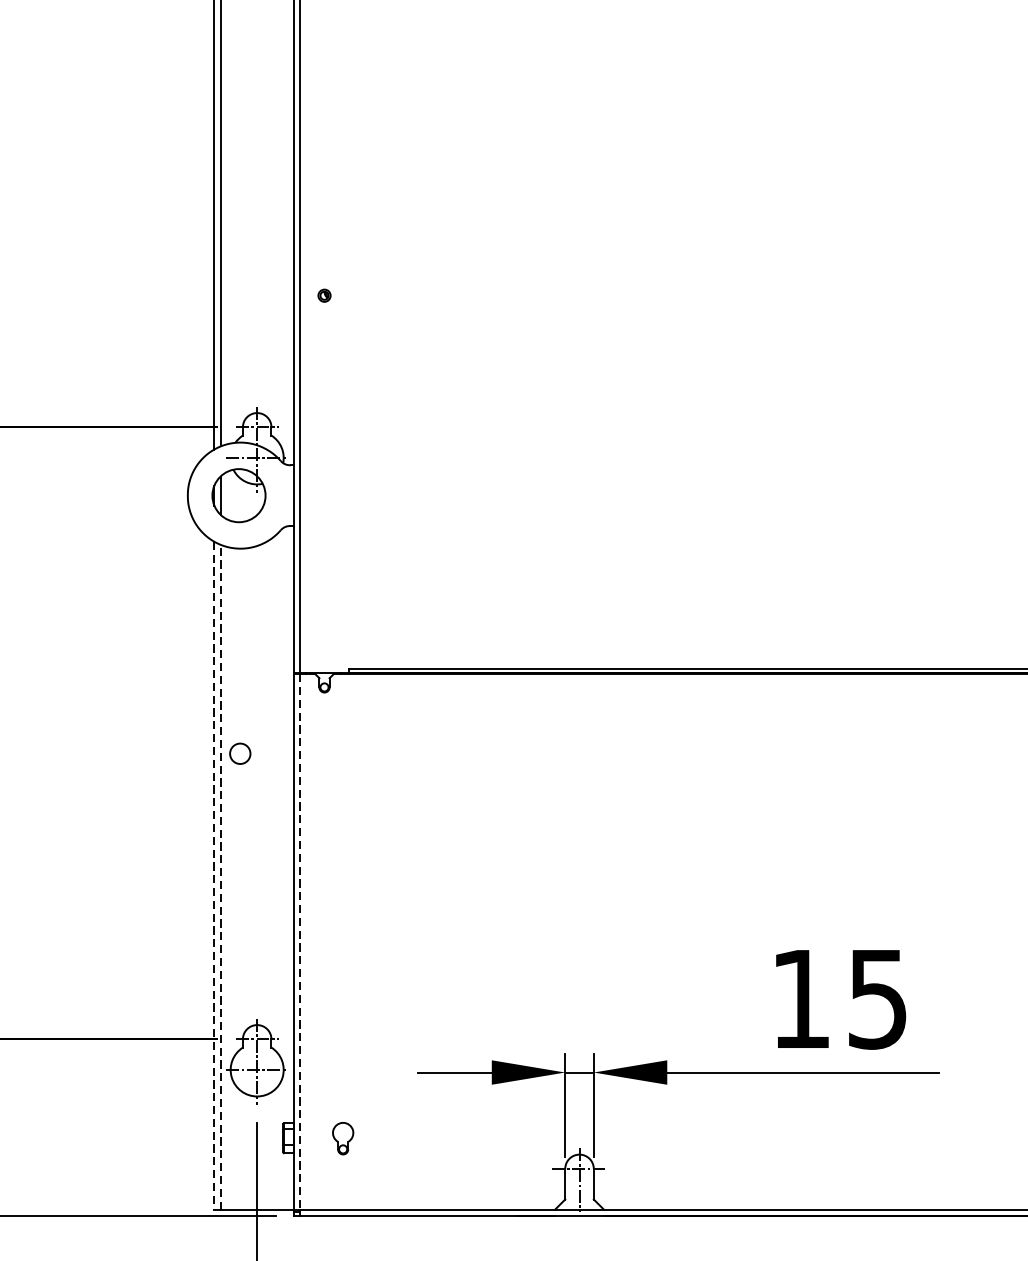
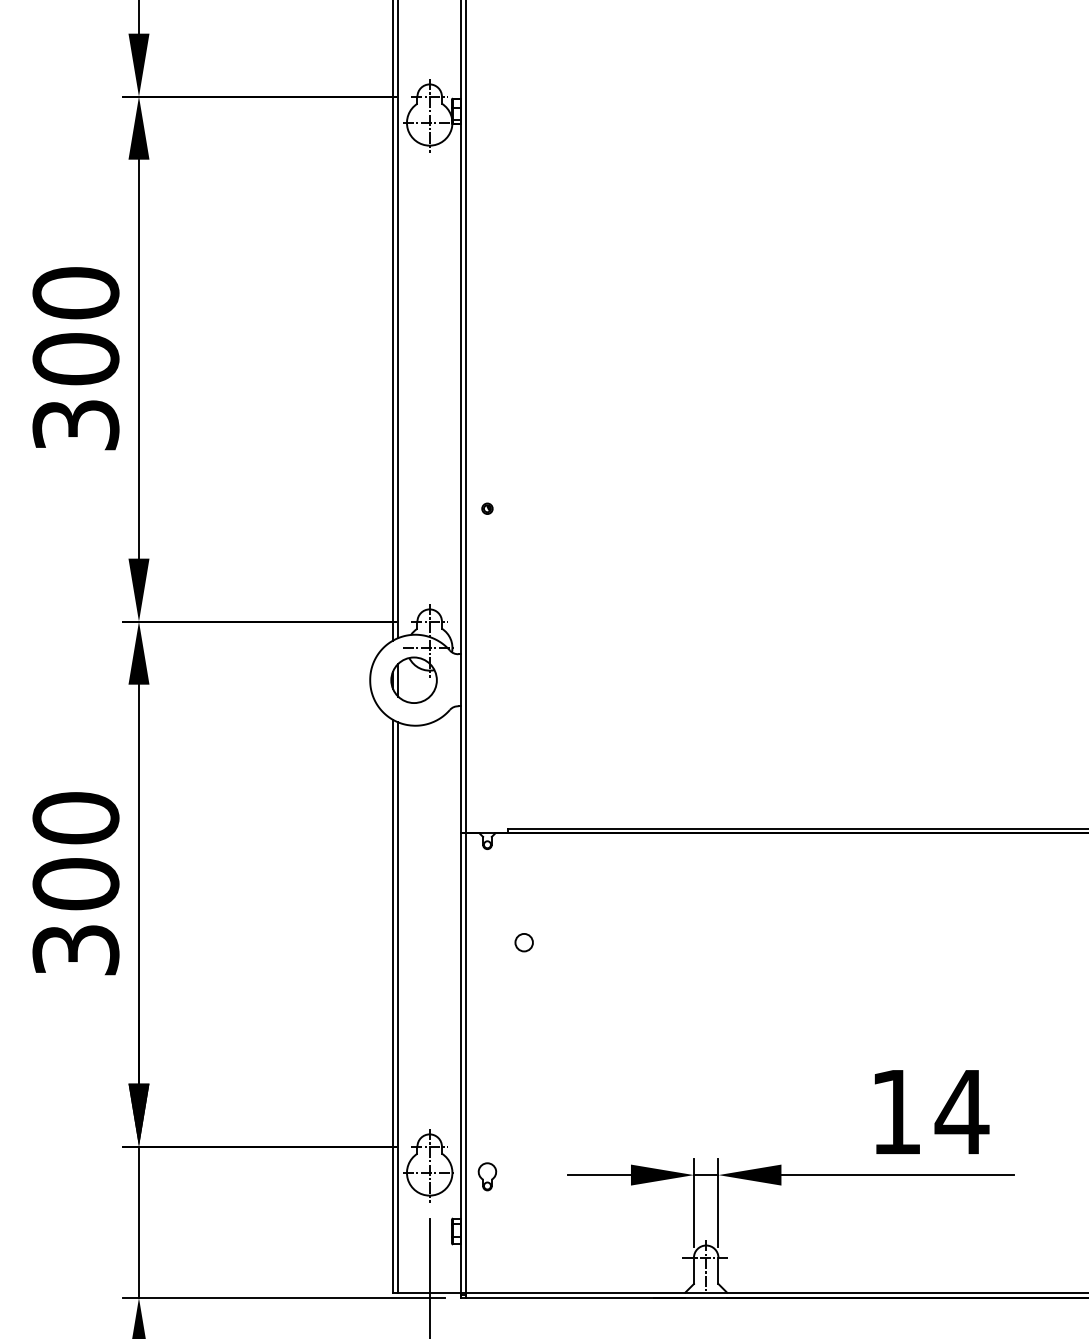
circle: (239, 753) -> (523, 942), moved
line: (213, 875) -> (392, 1006), dashed -> solid
line: (220, 877) -> (398, 1007), dashed -> solid
line: (300, 942) -> (466, 1063), dashed -> solid
text: (877, 999) -> (961, 1112), 15 -> 14
part: (343, 1138) -> (487, 1176), moved

